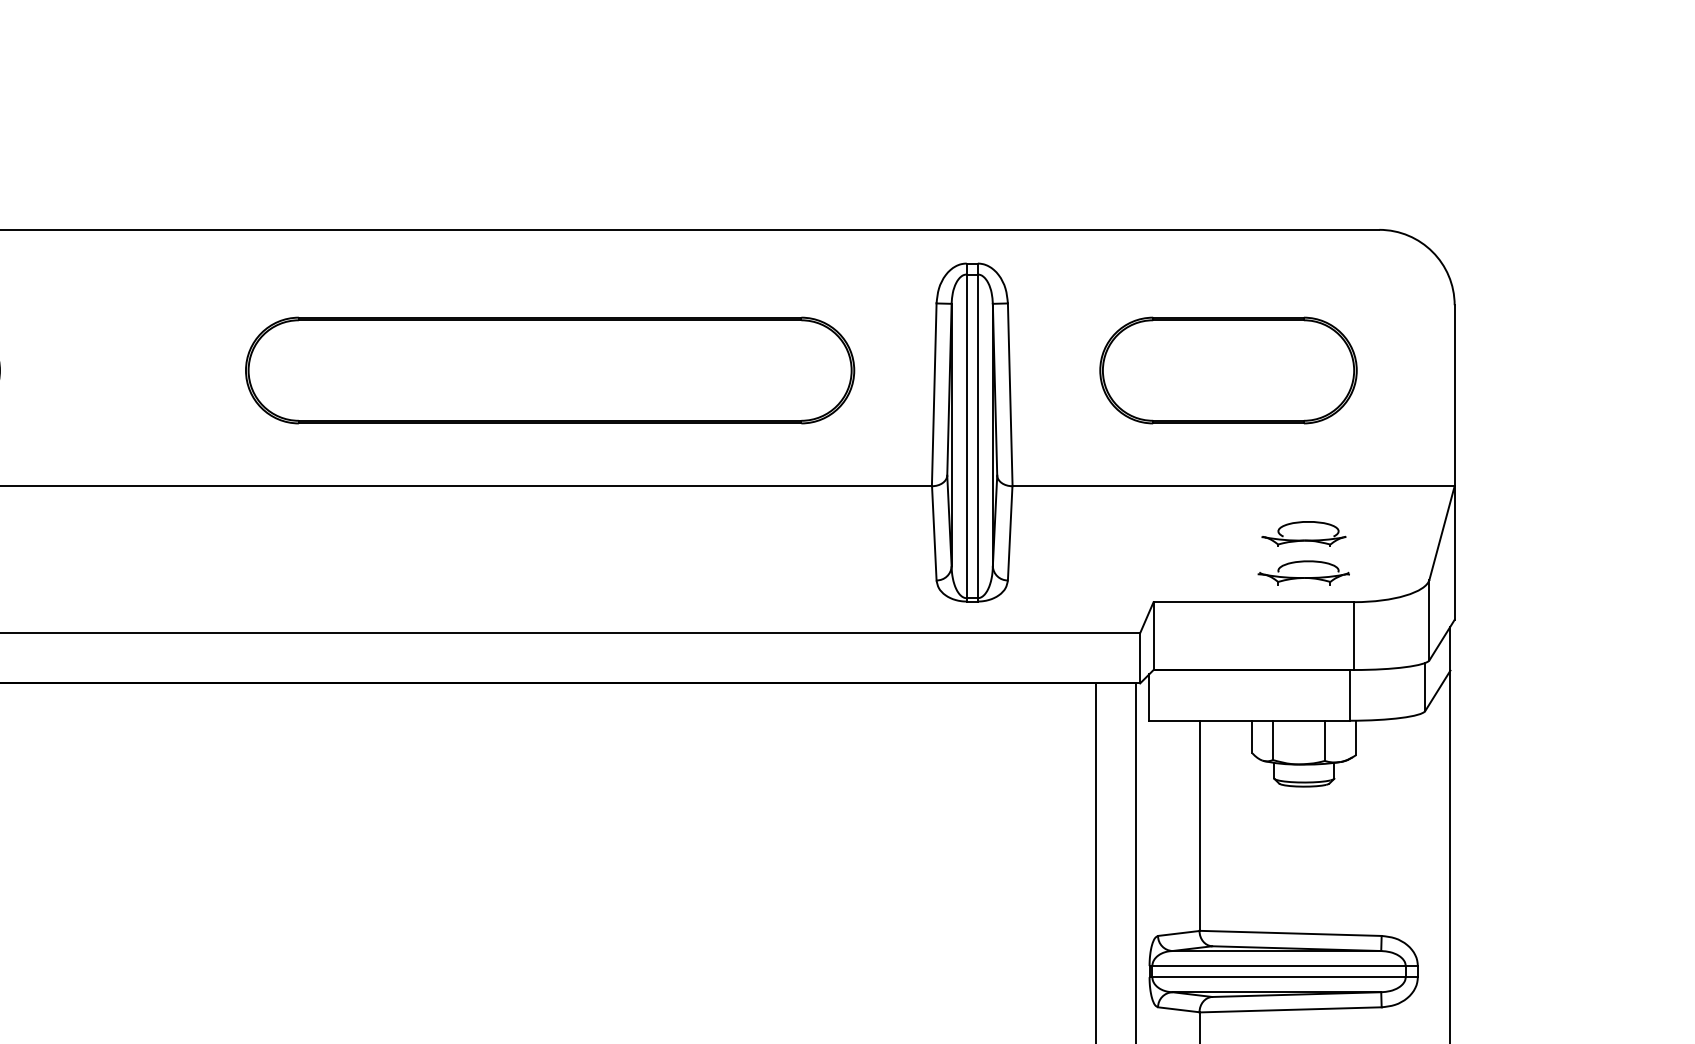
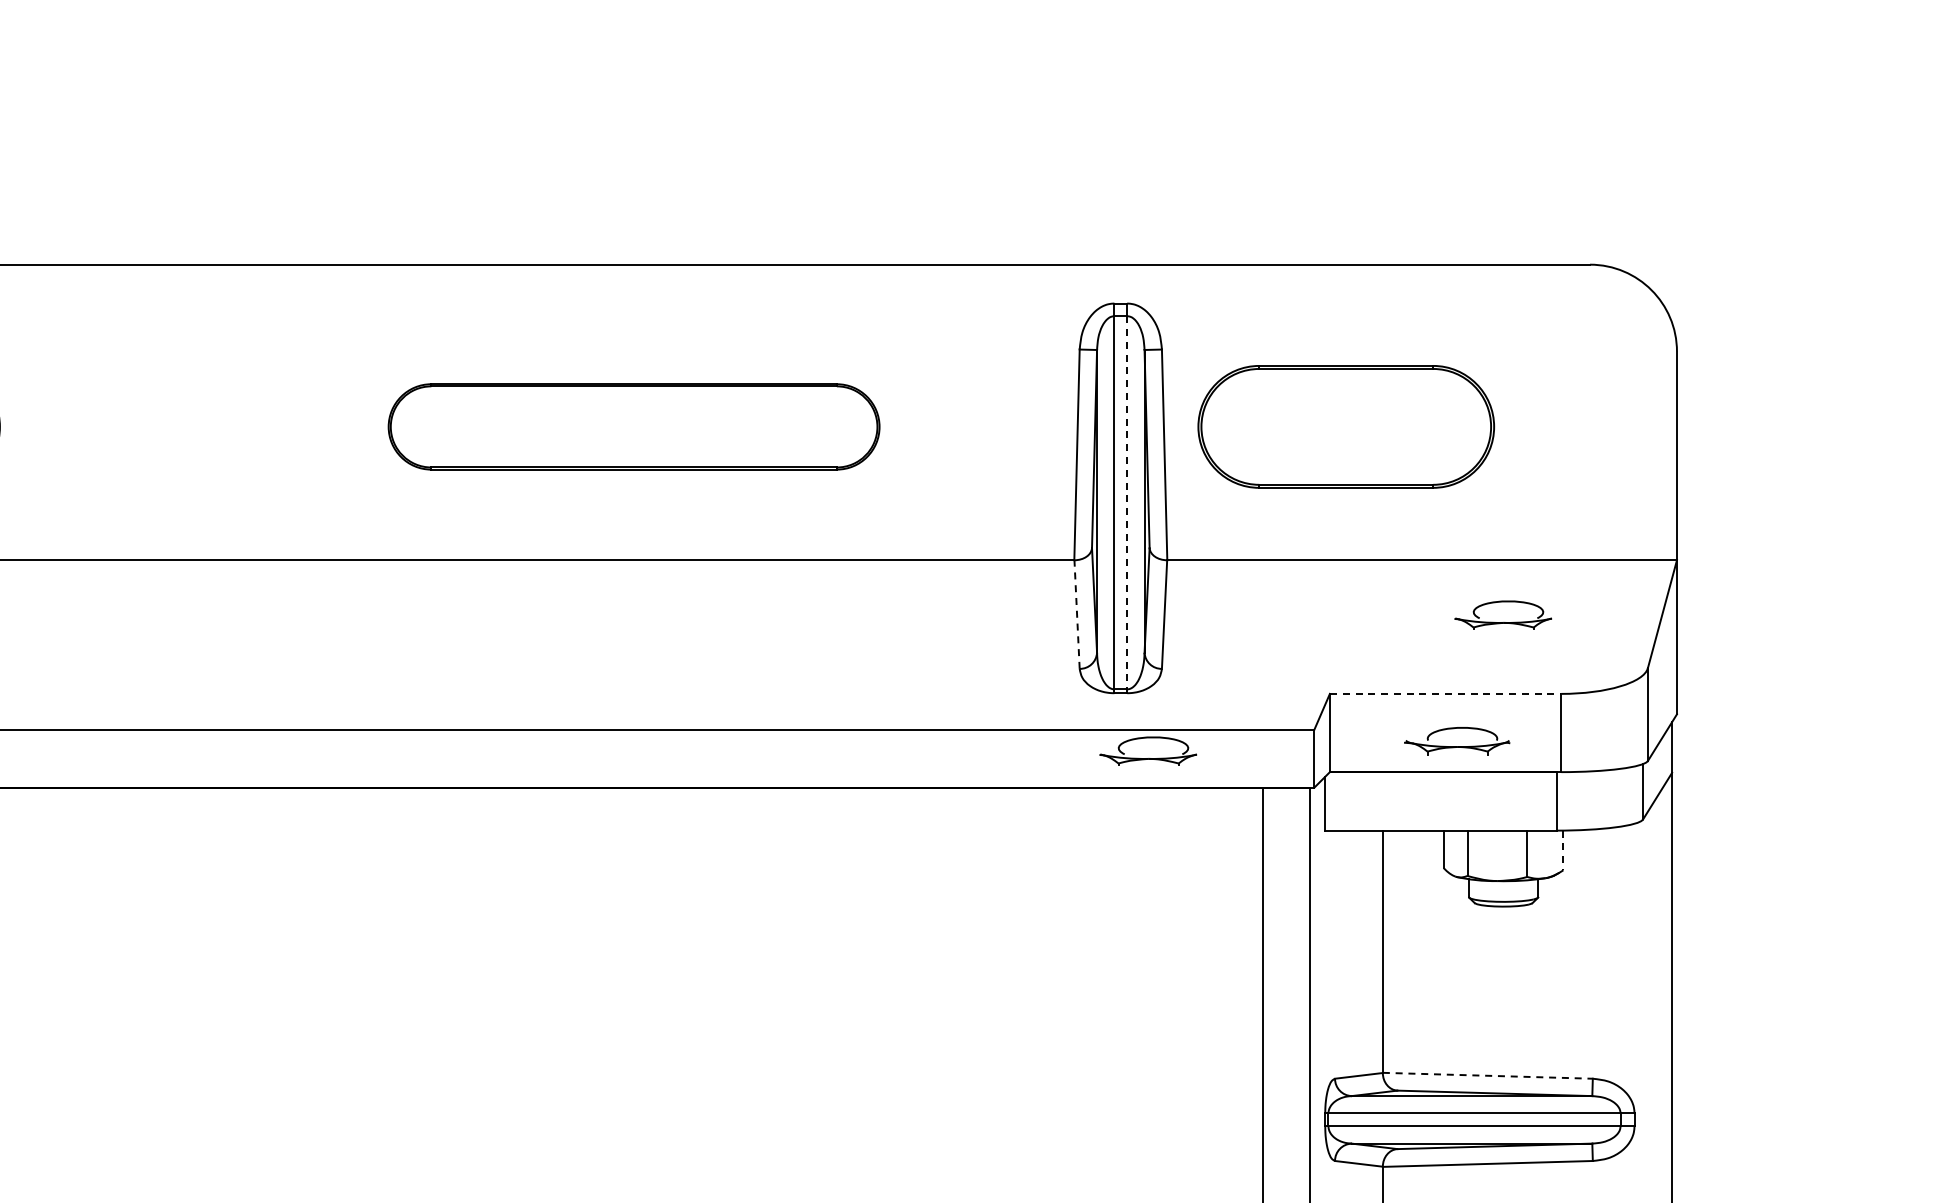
part: (549, 370) -> (633, 426), size x0.7
part: (1228, 370) -> (1346, 426), moved
line: (978, 436) -> (1127, 502), solid -> dashed
line: (934, 533) -> (1077, 614), solid -> dashed
part: (1304, 573) -> (1457, 741), moved
line: (1253, 601) -> (1445, 693), solid -> dashed
part: (995, 658) -> (1147, 758), added
line: (1356, 737) -> (1563, 850), solid -> dashed
line: (1291, 933) -> (1488, 1075), solid -> dashed

